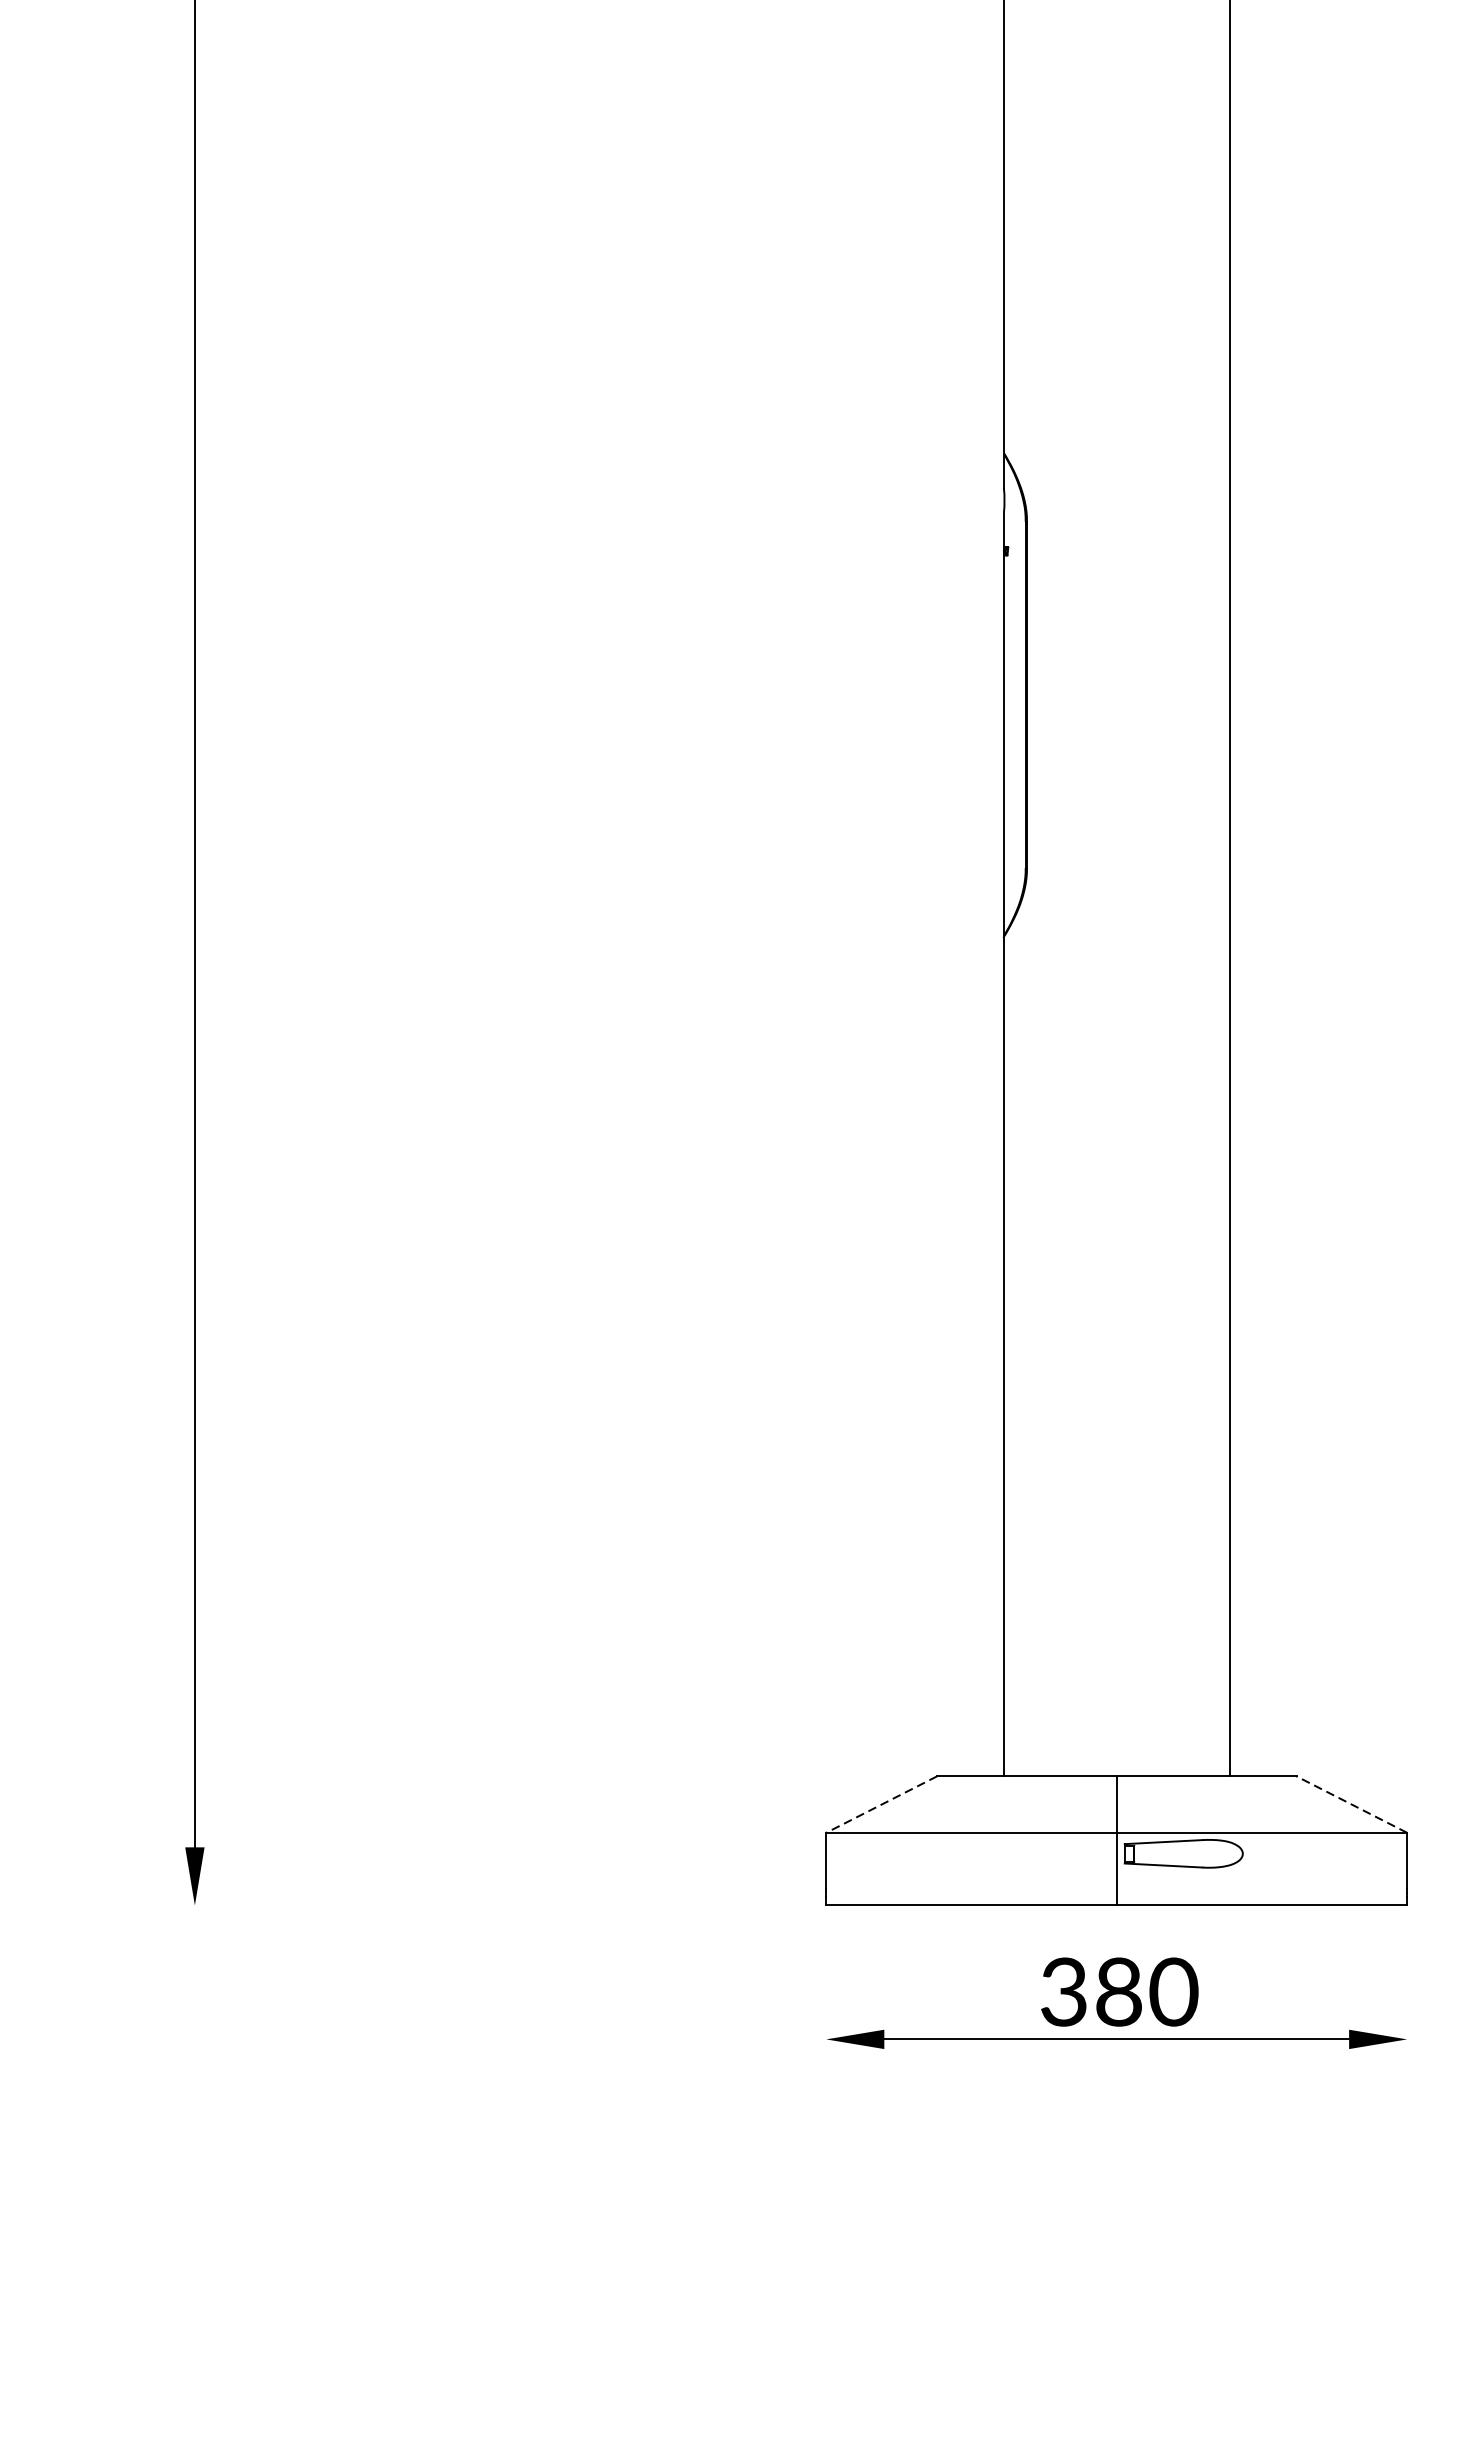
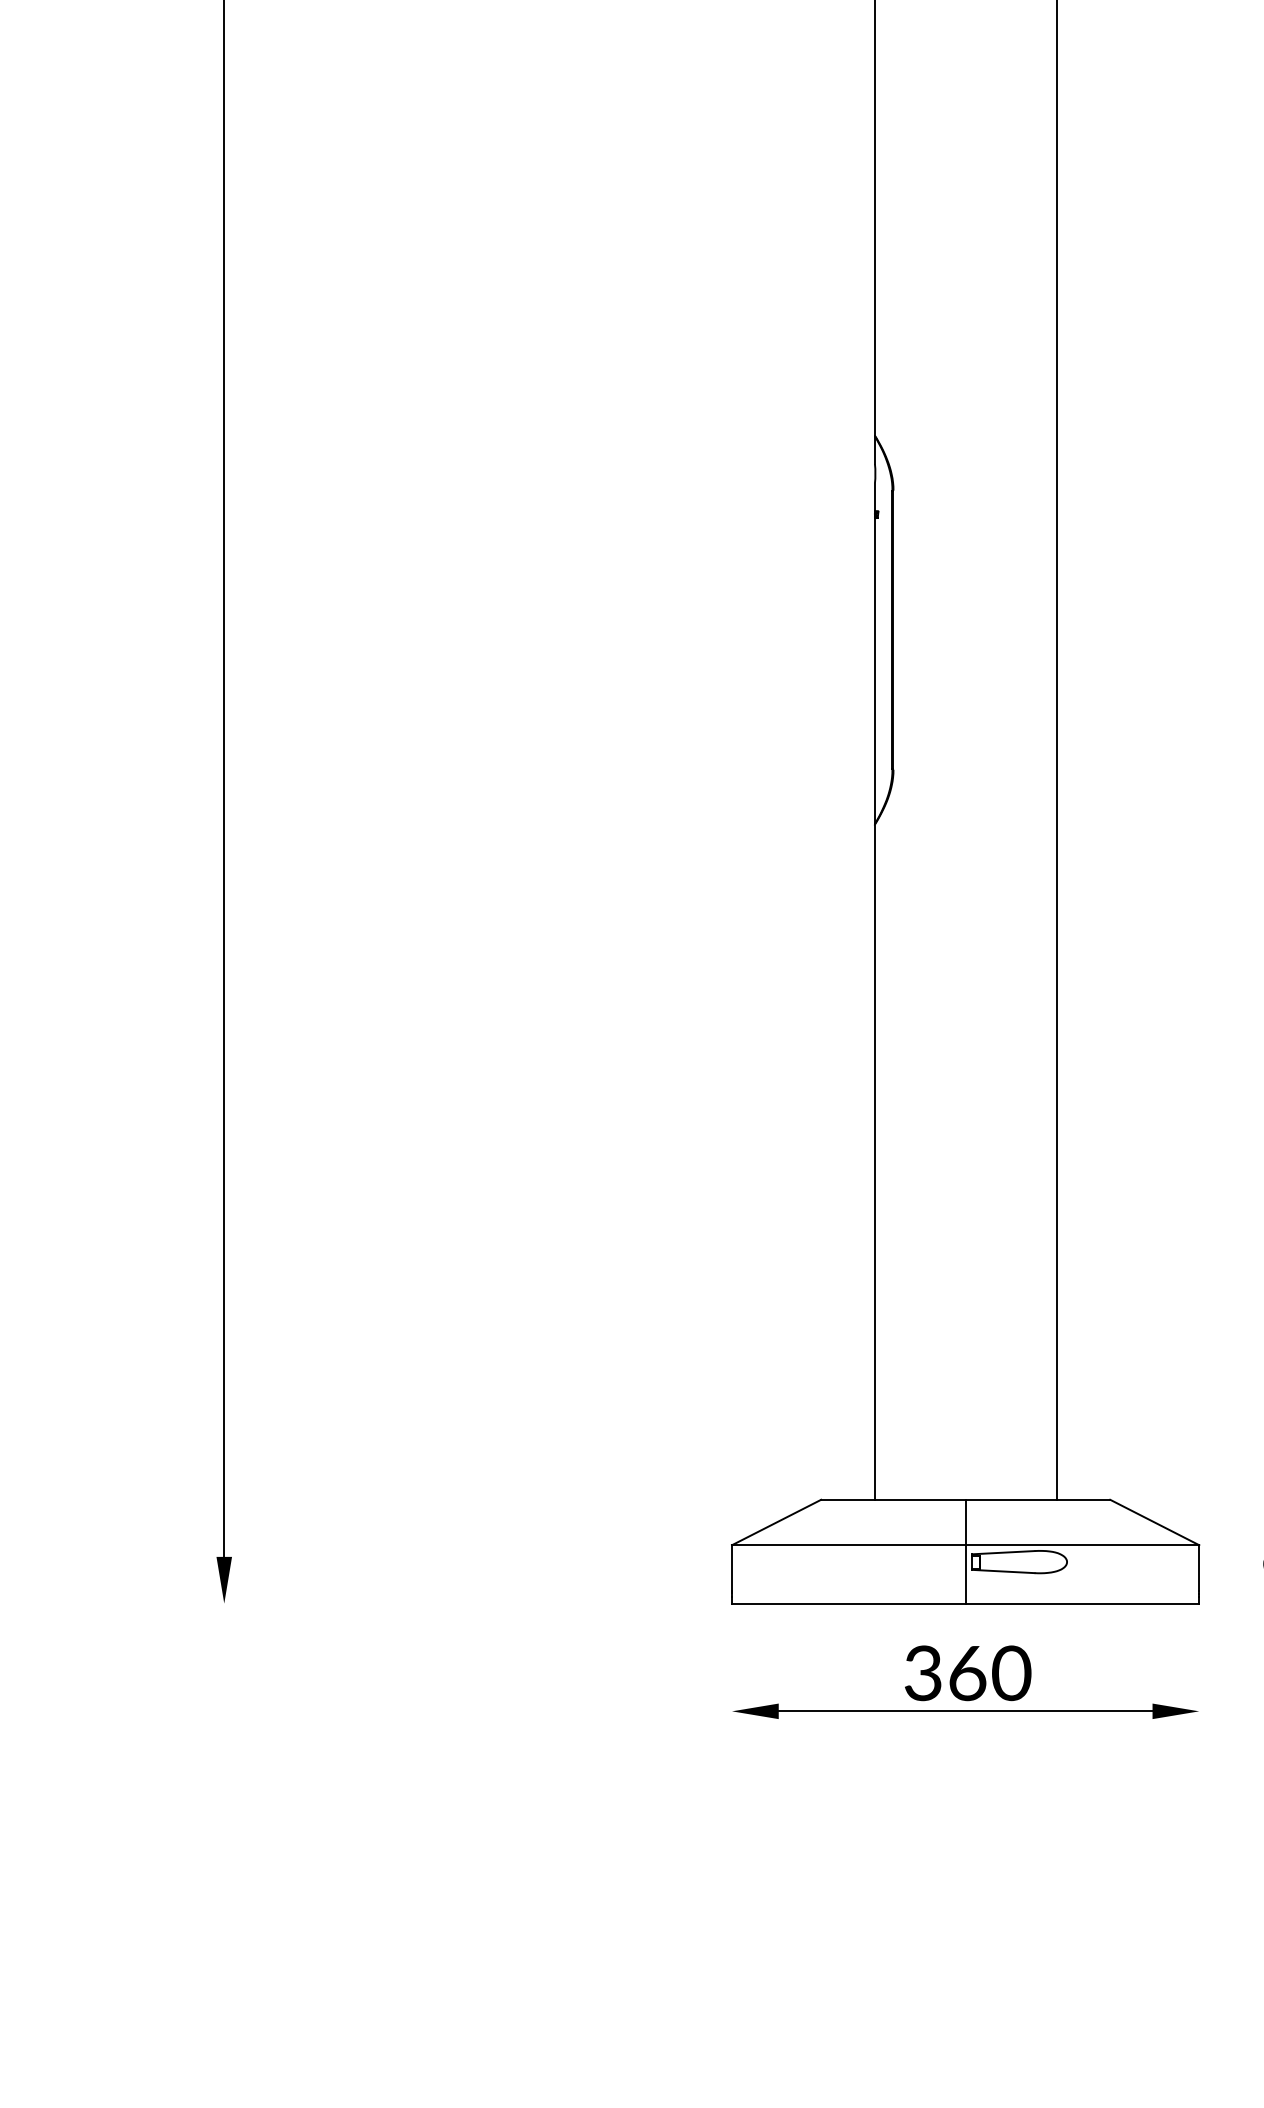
line: (881, 1804) -> (776, 1522), dashed -> solid
line: (1351, 1804) -> (1154, 1522), dashed -> solid
text: (1119, 1991) -> (967, 1672), 380 -> 360

